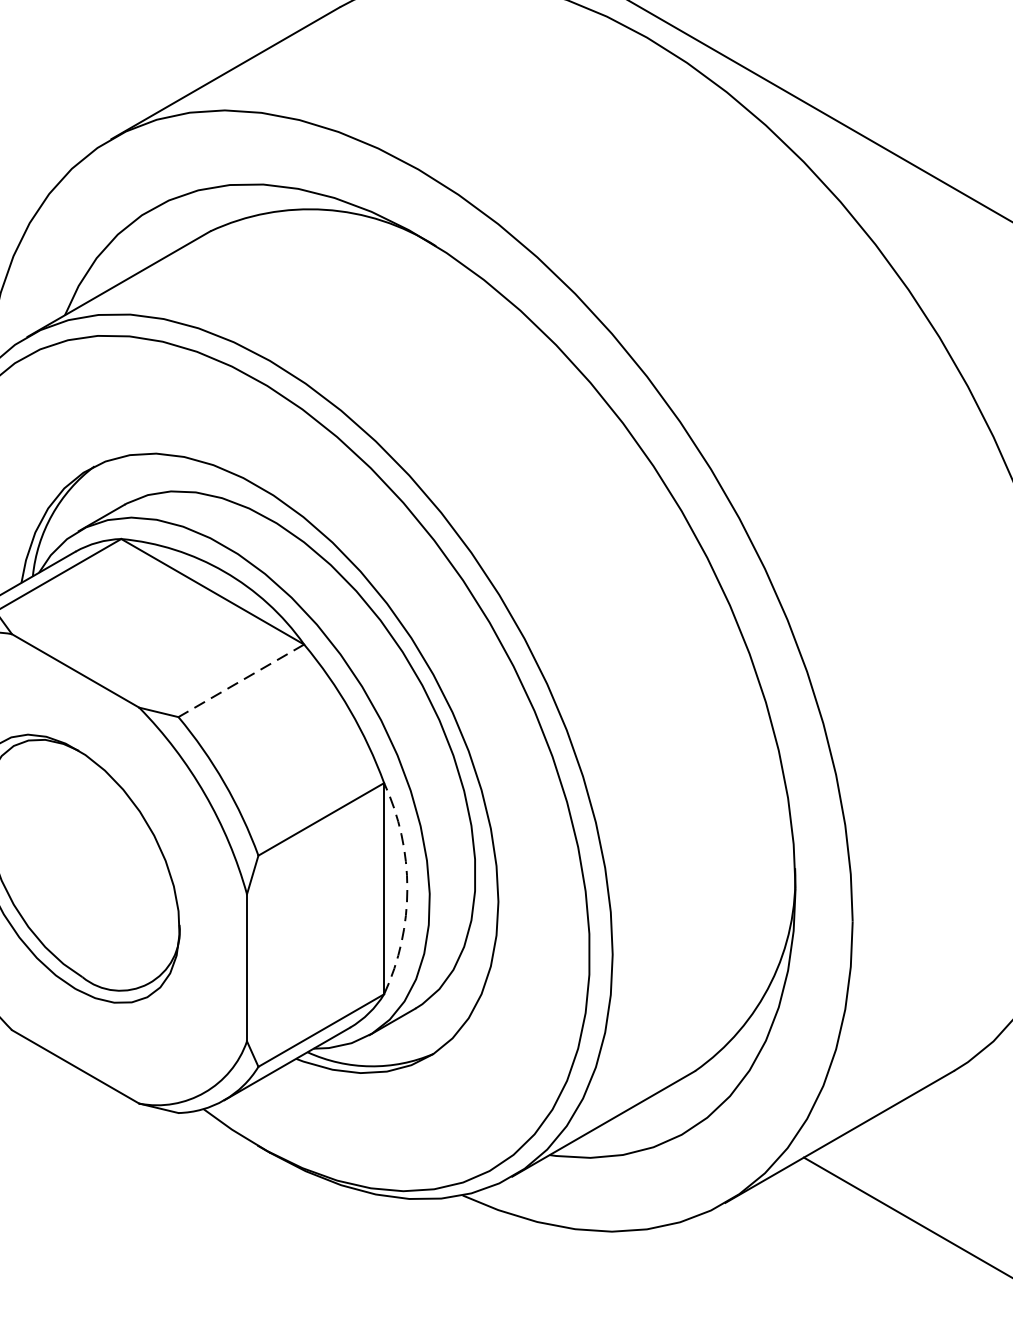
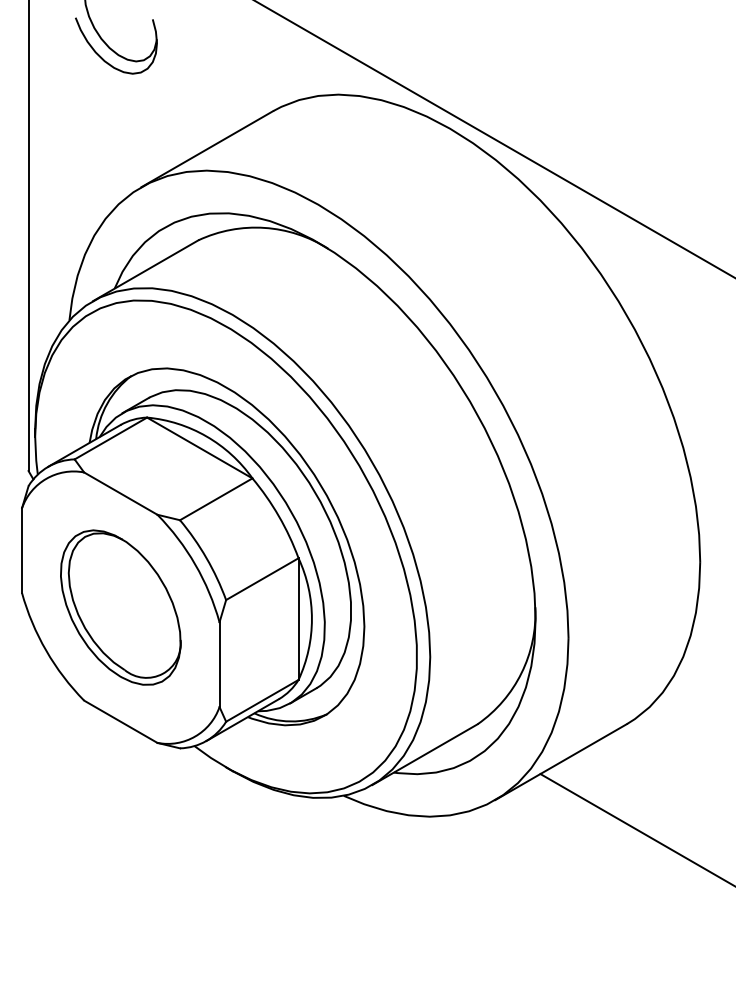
line: (241, 681) -> (216, 499), dashed -> solid
arc: (406, 889) -> (311, 619), dashed -> solid

